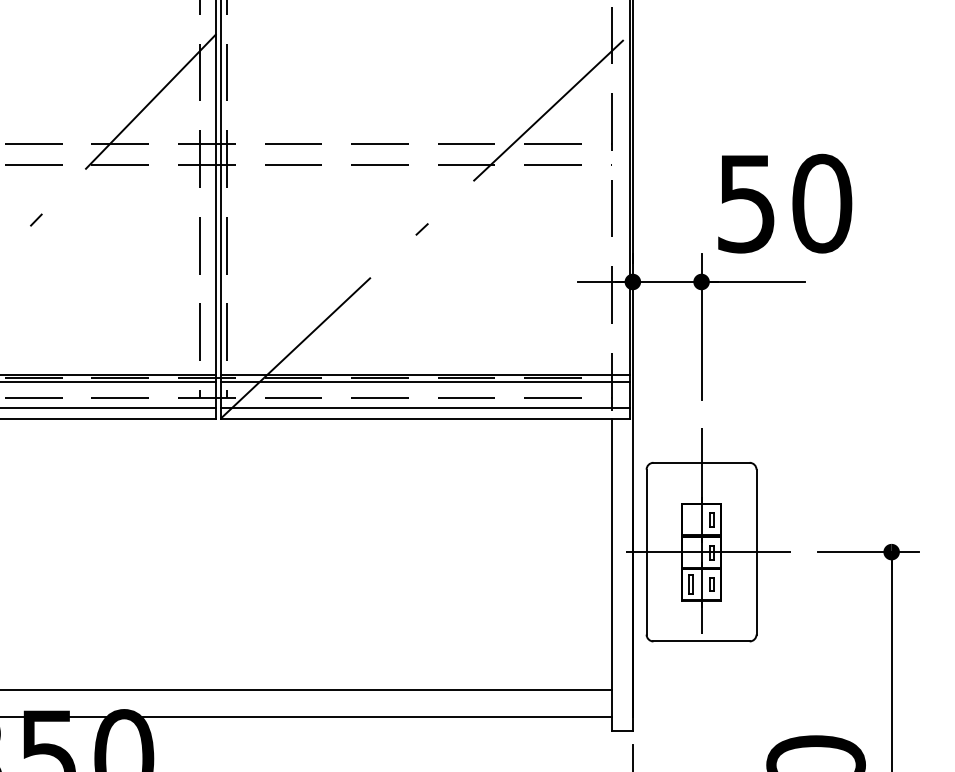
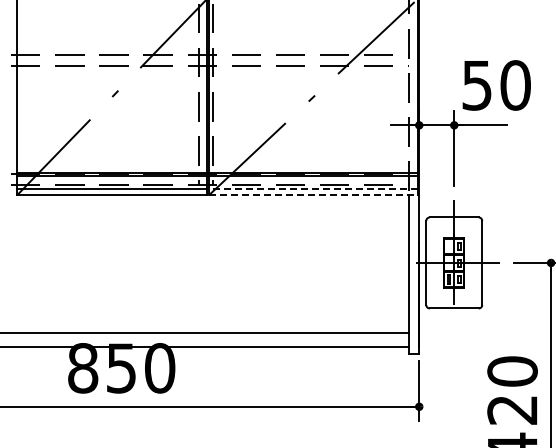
line: (425, 407) -> (313, 189), solid -> dashed
line: (427, 419) -> (314, 195), solid -> dashed

